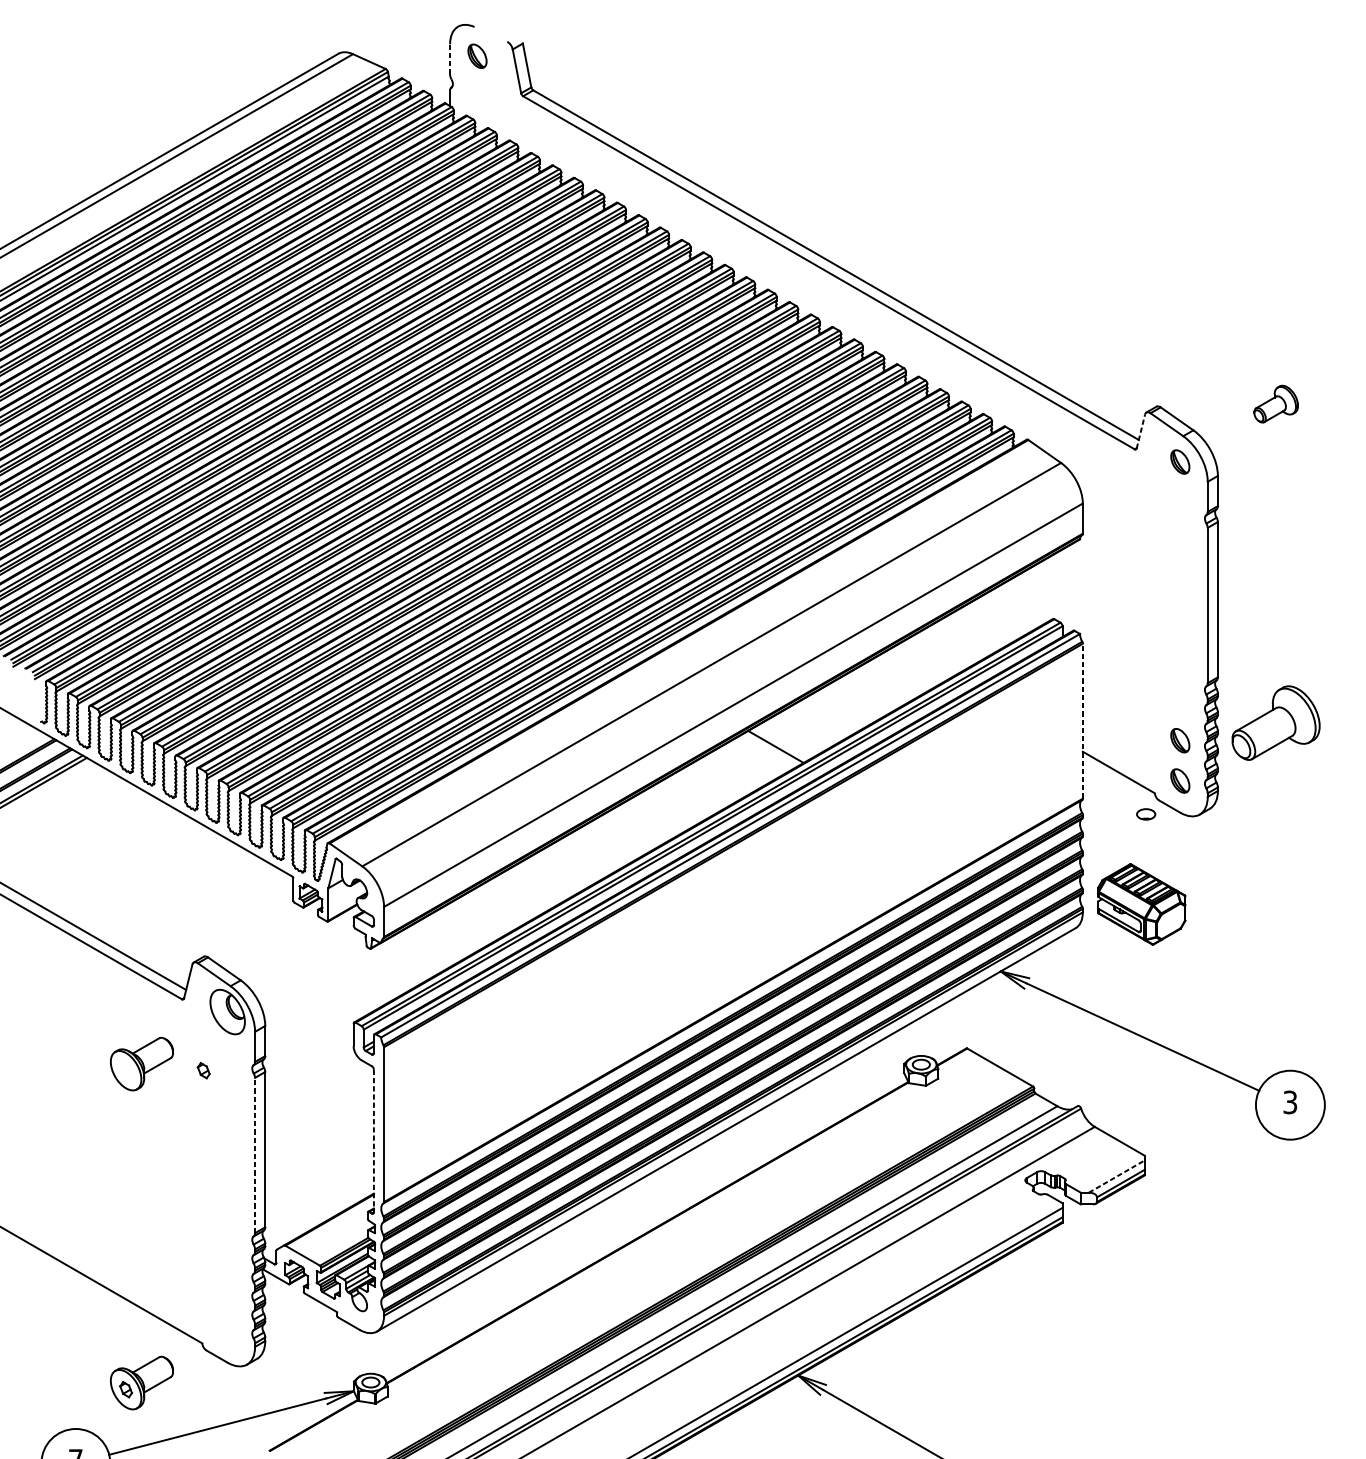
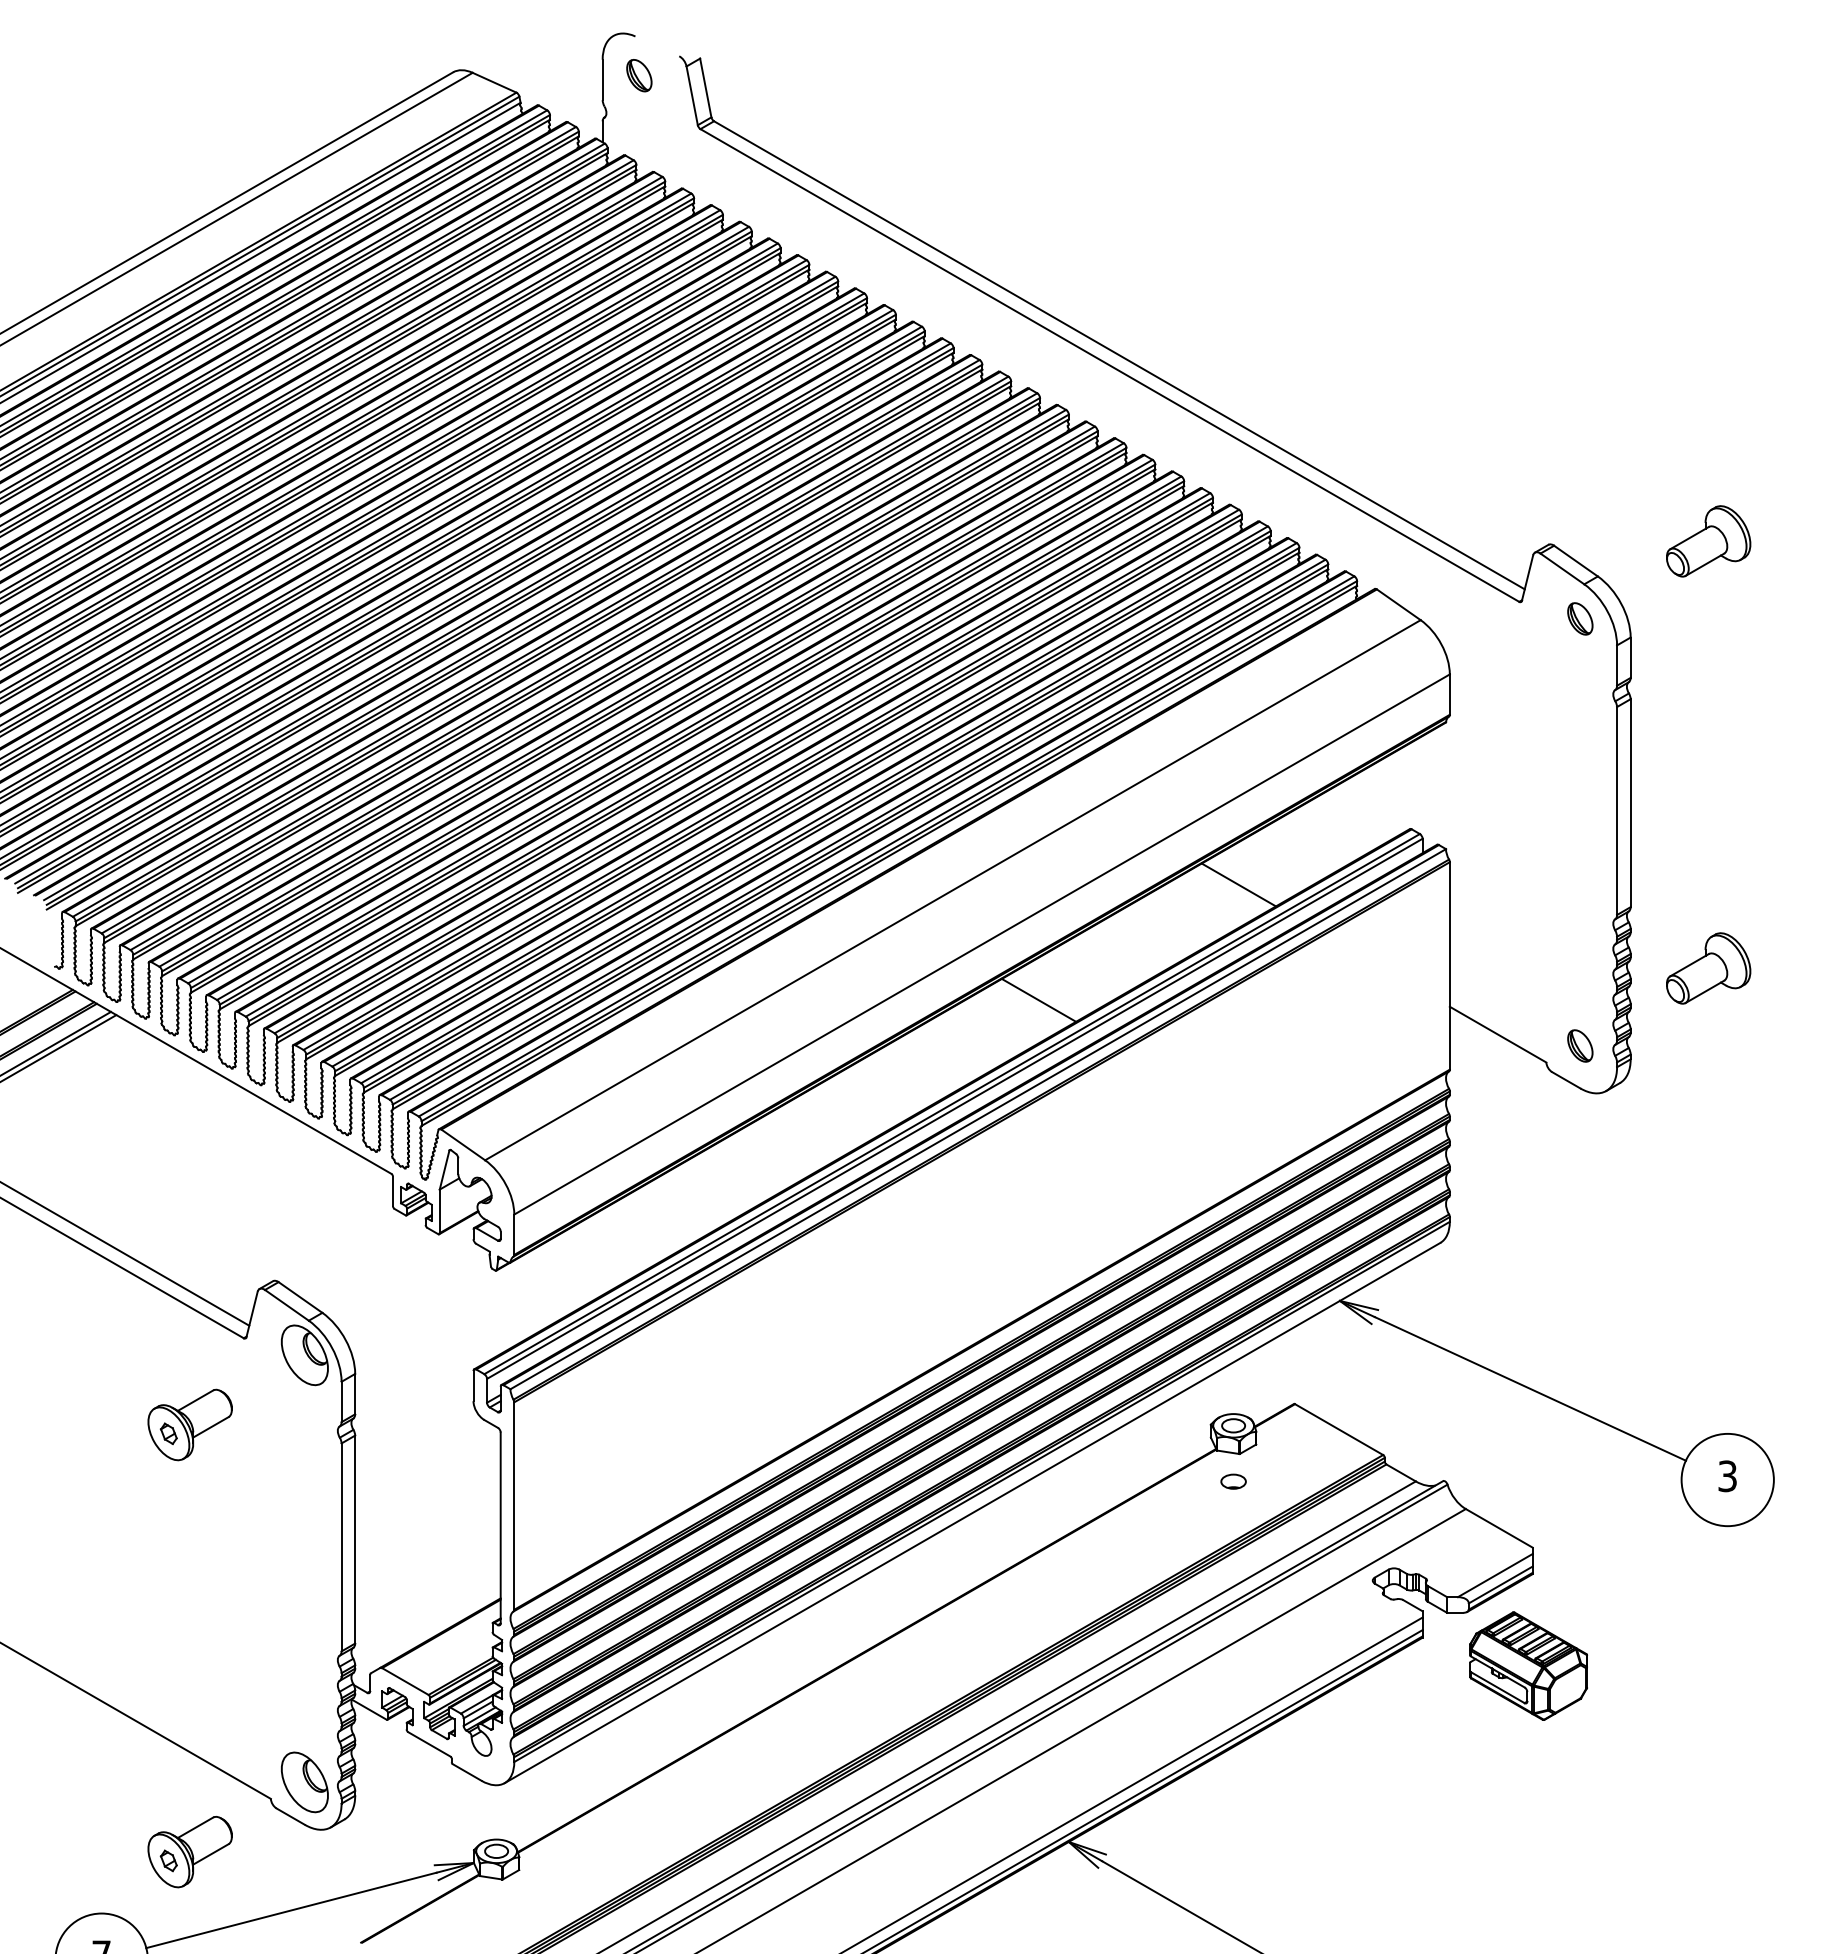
line: (449, 59) -> (602, 79), dashed -> solid
part: (1276, 404) -> (1708, 541), size x1.43
line: (1140, 431) -> (1527, 578), dashed -> solid
line: (924, 660) -> (1238, 884), added
line: (1082, 720) -> (1449, 965), dashed -> solid
part: (1276, 723) -> (1708, 968), size x0.71
part: (1180, 740) -> (1580, 991), removed
part: (1146, 814) -> (1233, 1481), moved
part: (1141, 903) -> (1528, 1665), moved
part: (203, 1070) -> (168, 1433), moved
line: (373, 1141) -> (500, 1528), dashed -> solid
line: (255, 1155) -> (341, 1547), dashed -> solid
line: (1116, 1176) -> (1495, 1575), dashed -> solid
part: (227, 1331) -> (304, 1782), added

